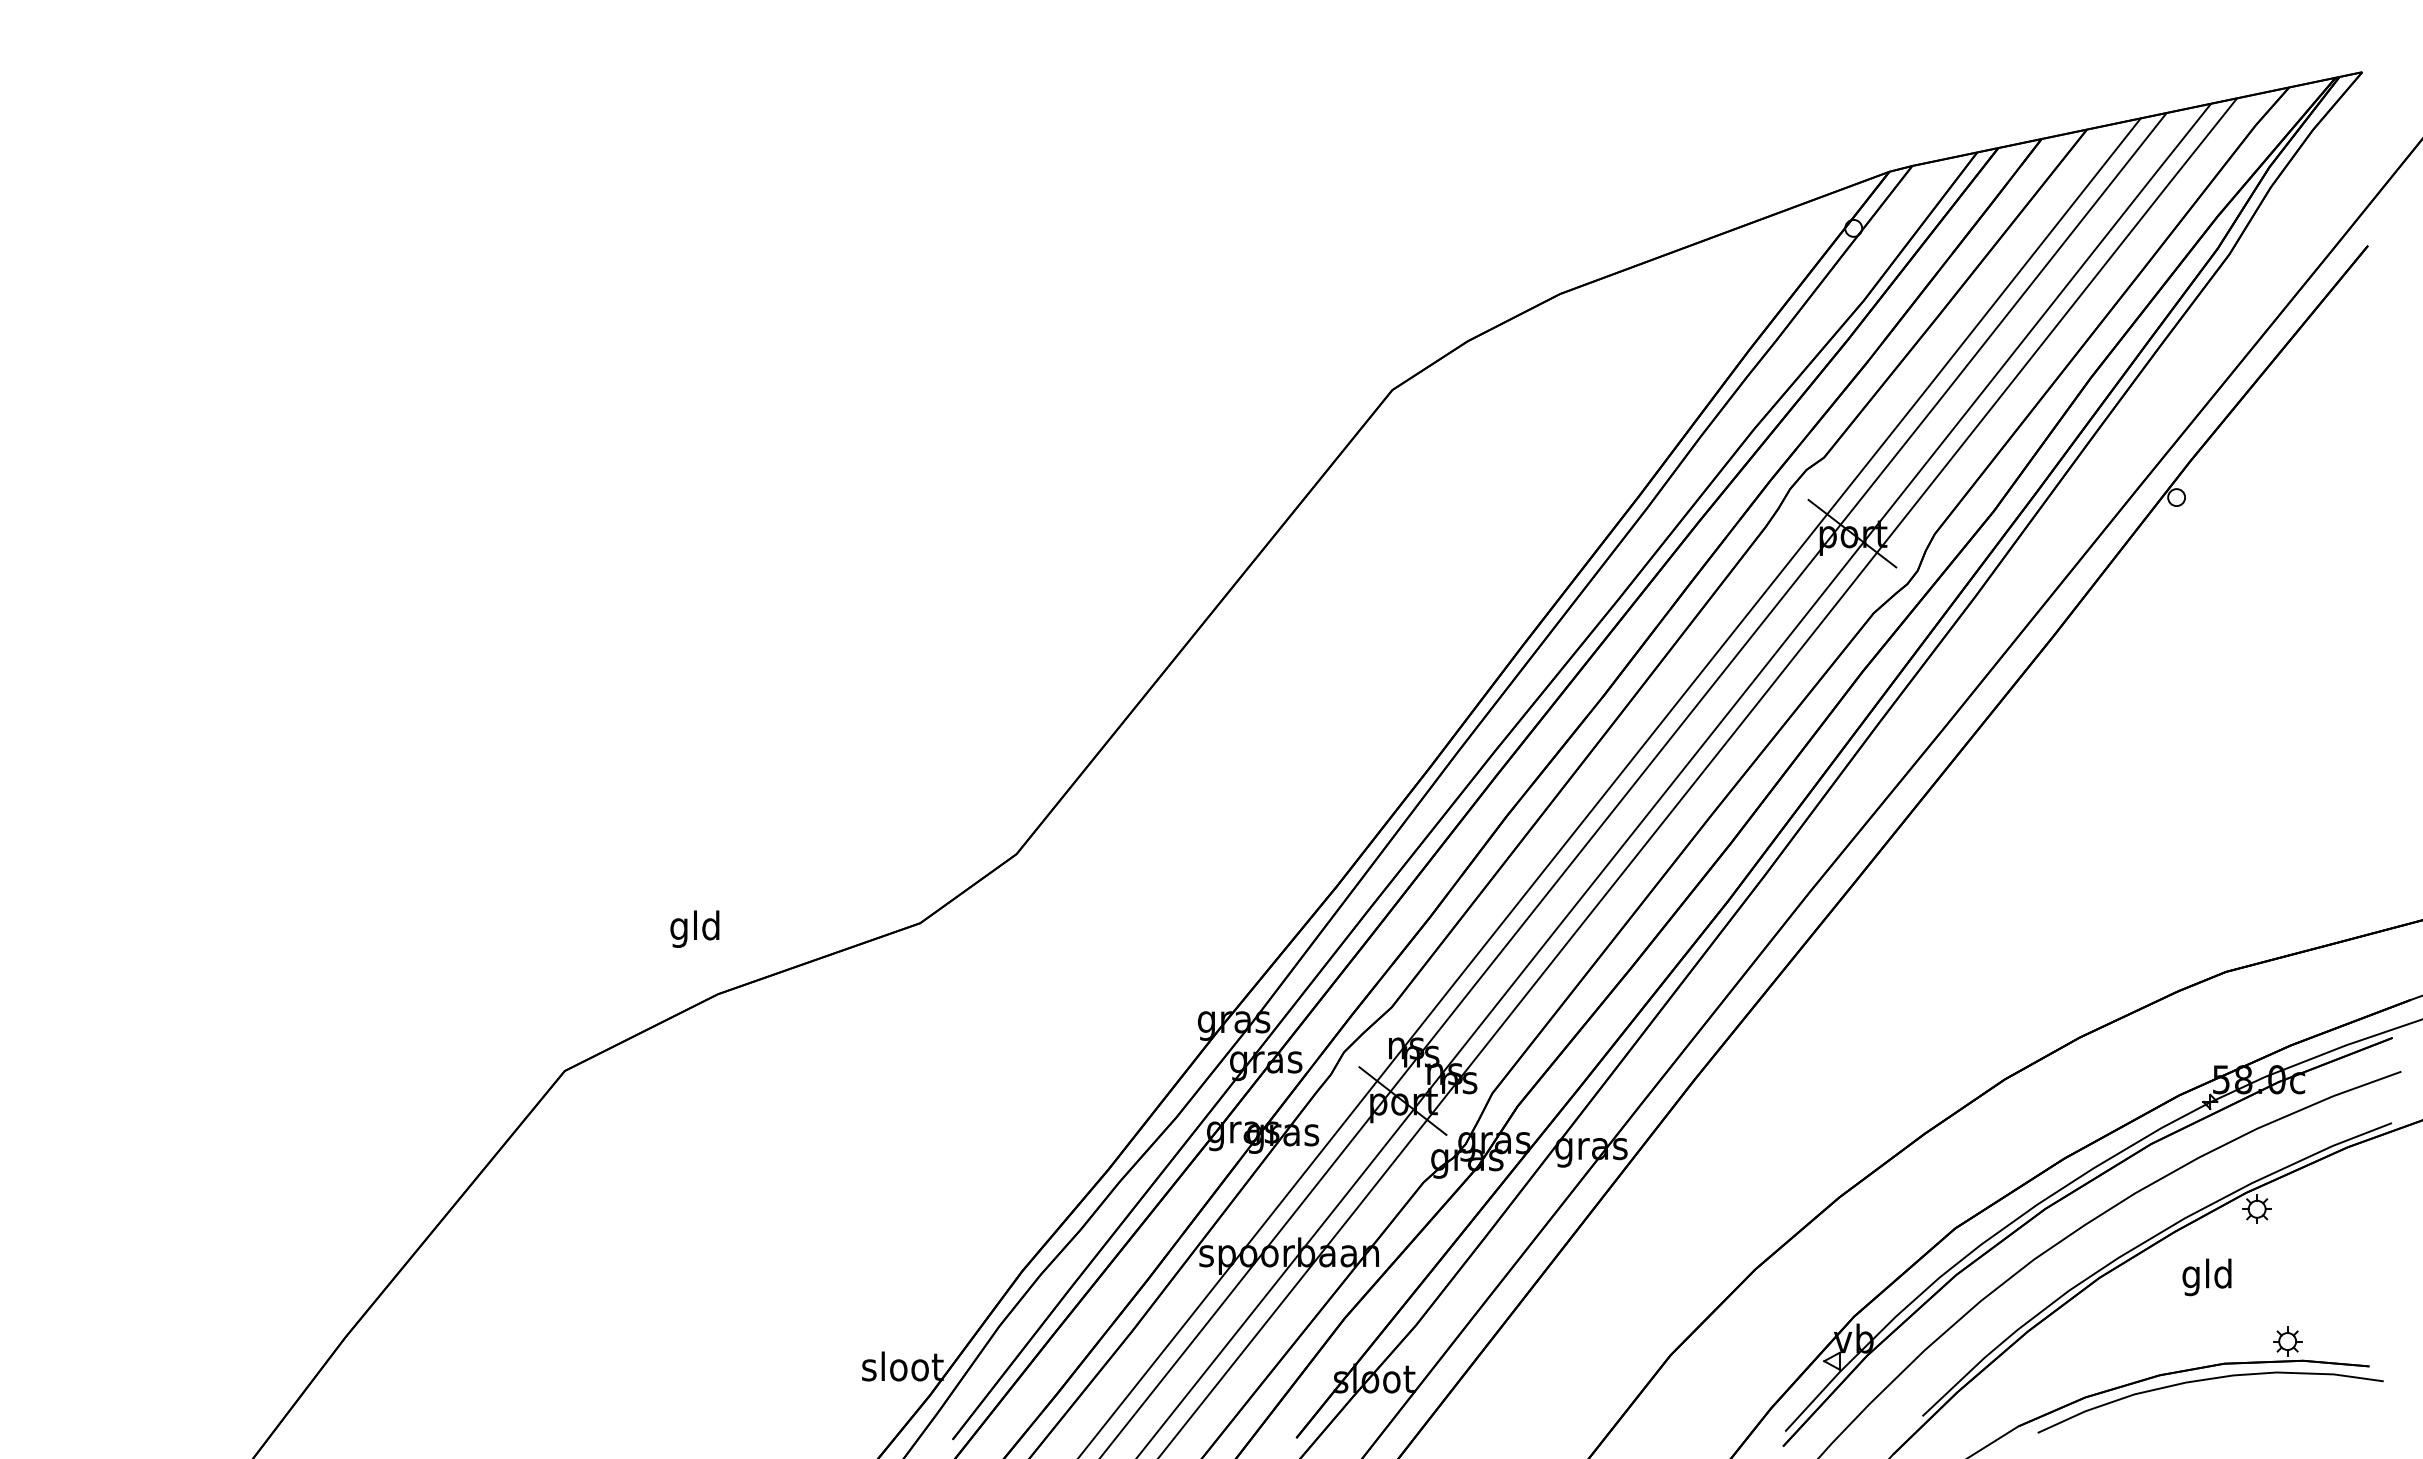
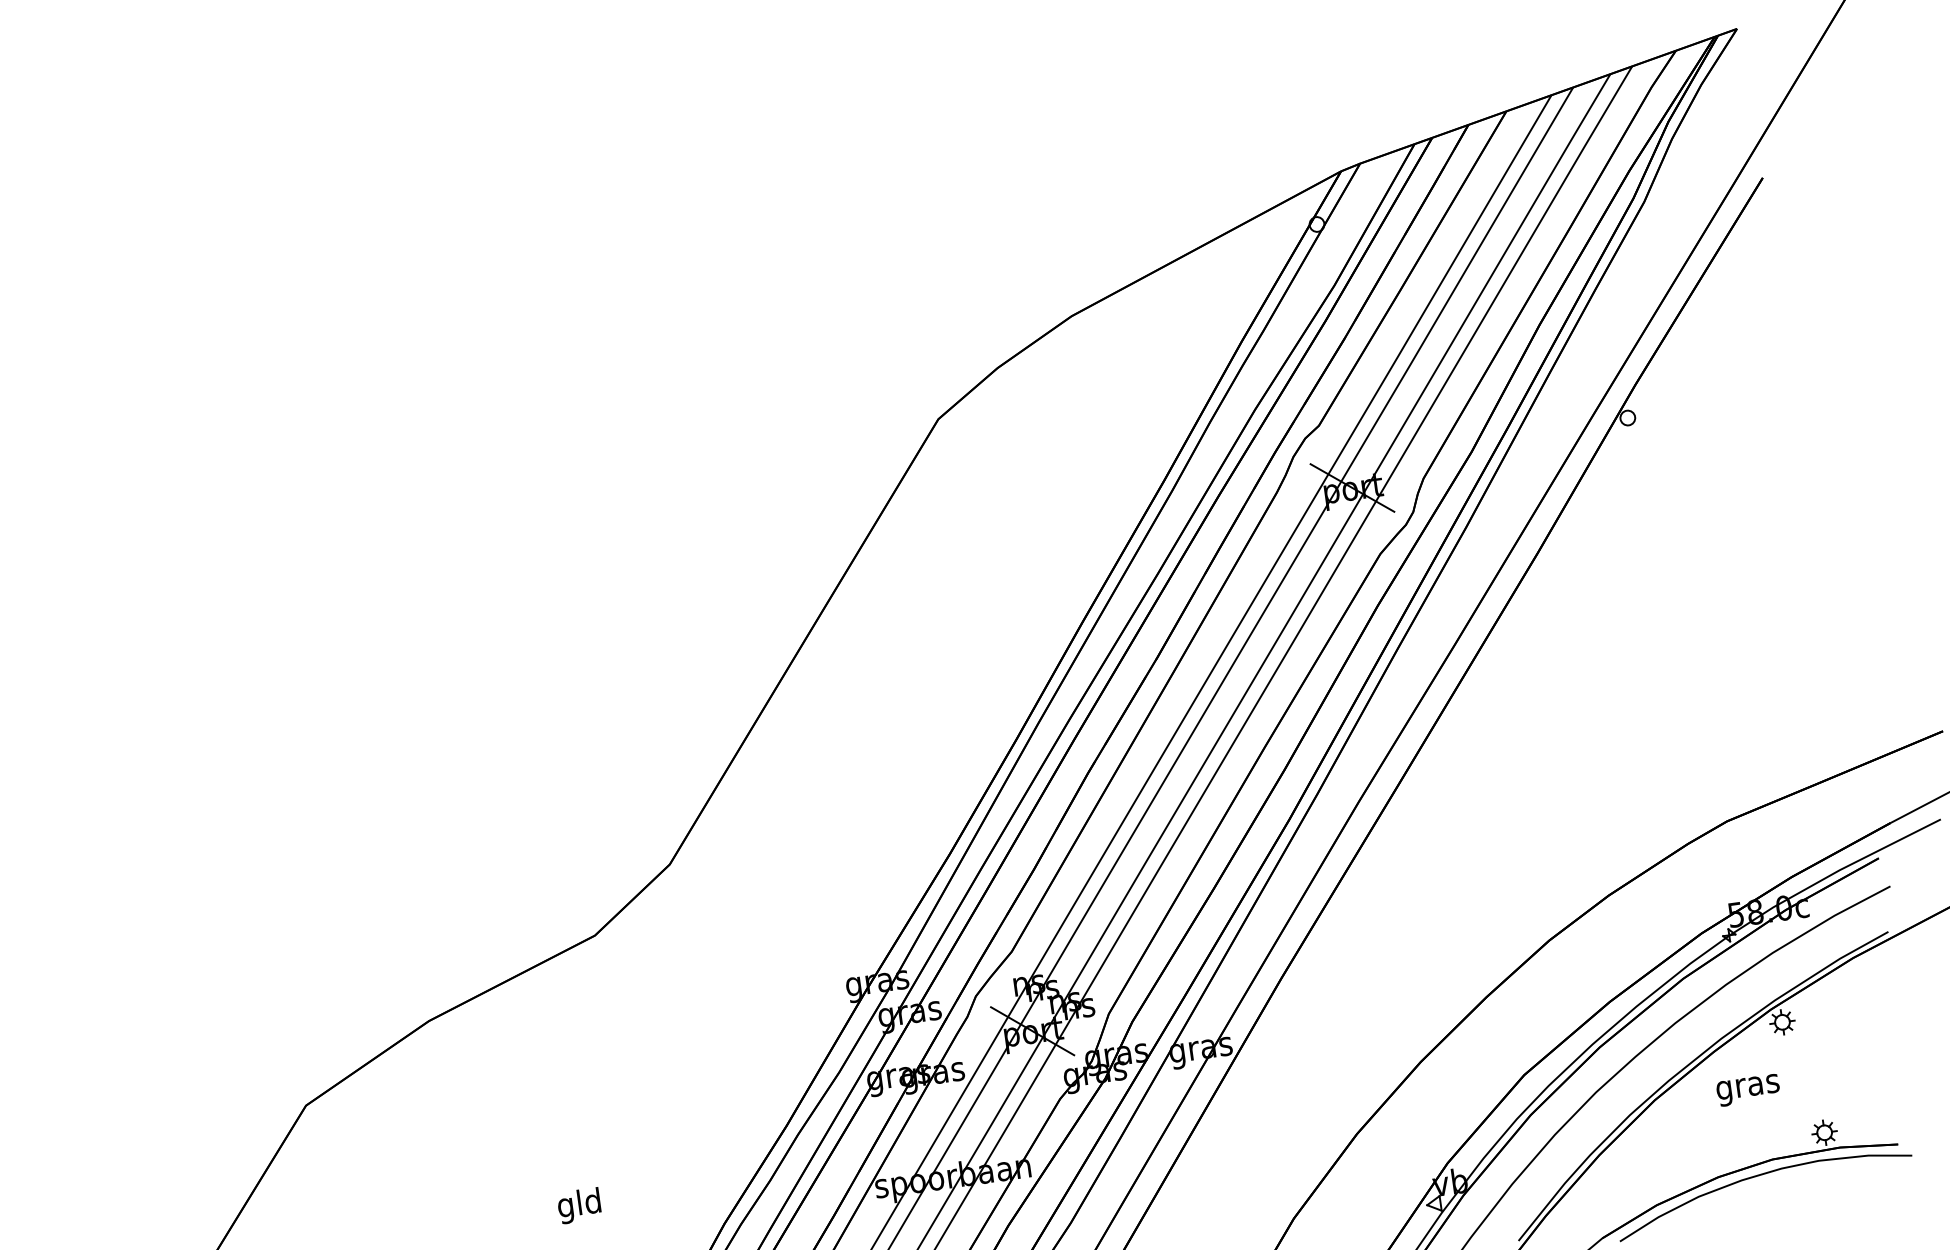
text: (694, 928) -> (578, 1205), moved
text: (2207, 1277) -> (1747, 1087), gld -> gras

